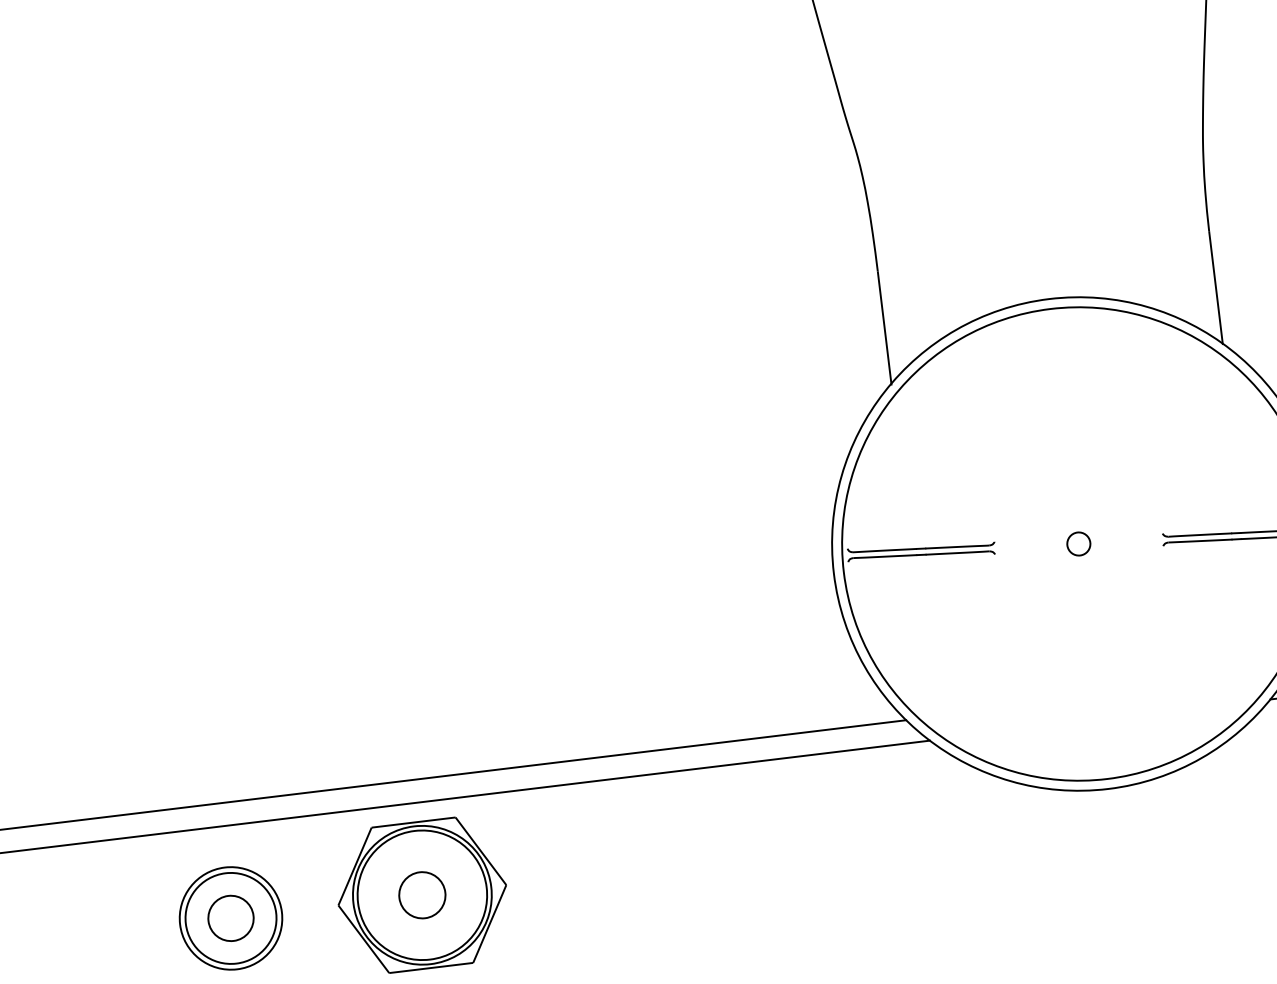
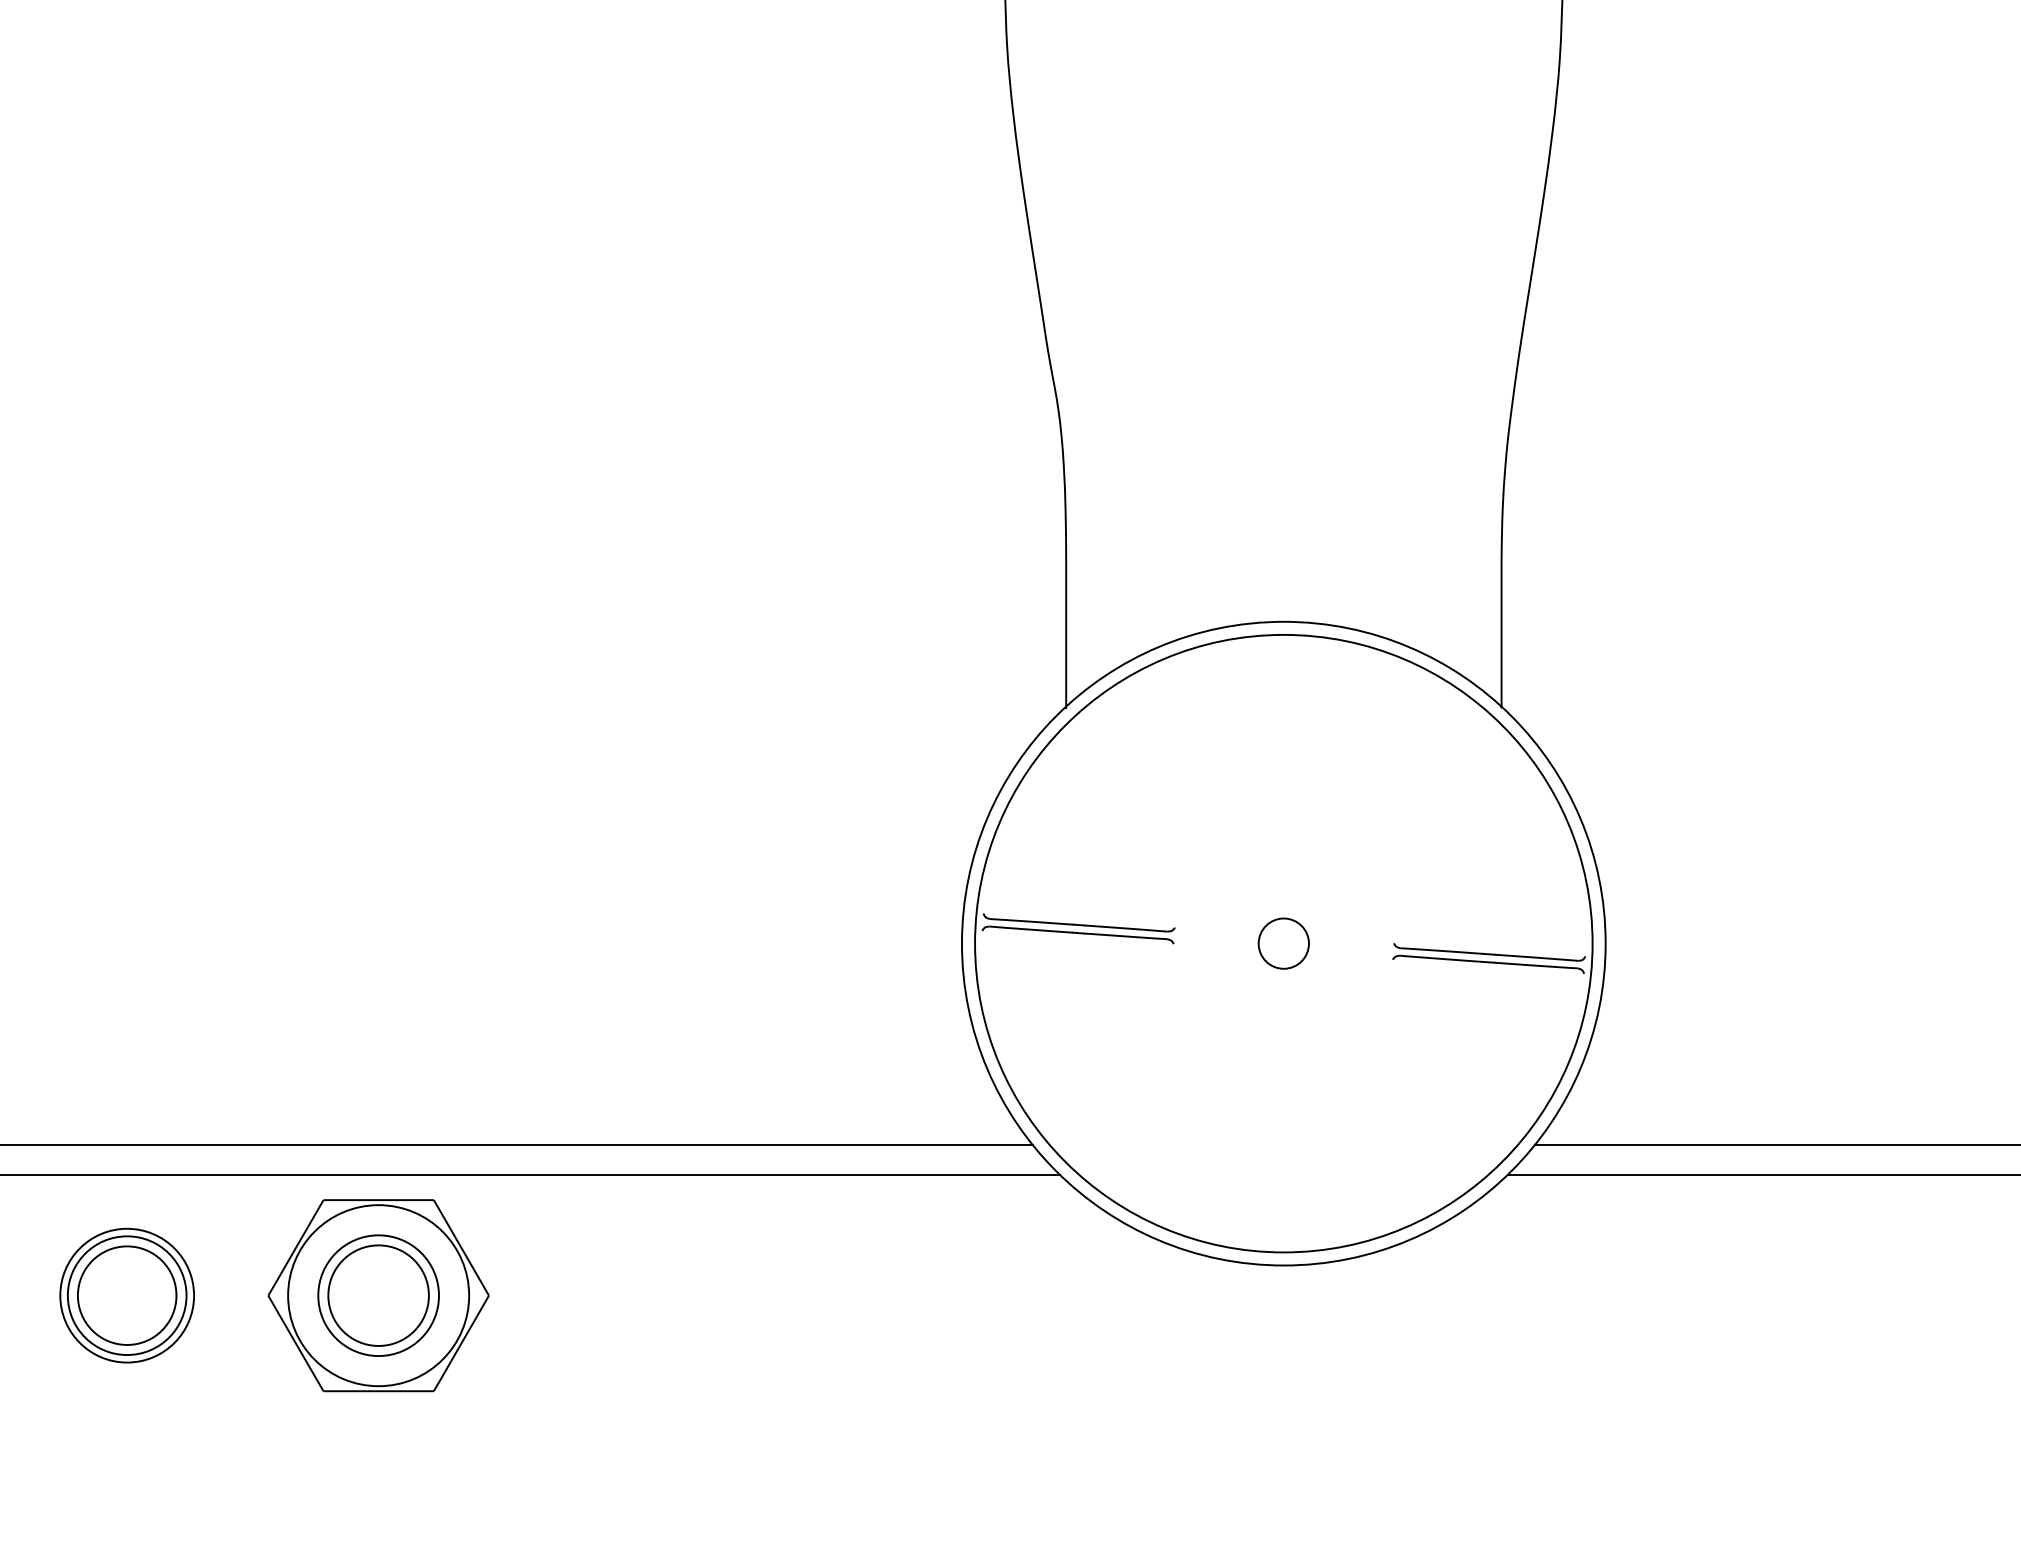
circle: (1078, 543) -> (1283, 943), size x1.67
circle: (422, 895) -> (378, 1295), size x0.71
circle: (422, 895) -> (378, 1295), size x1.67
circle: (230, 918) -> (126, 1295), size x1.67

